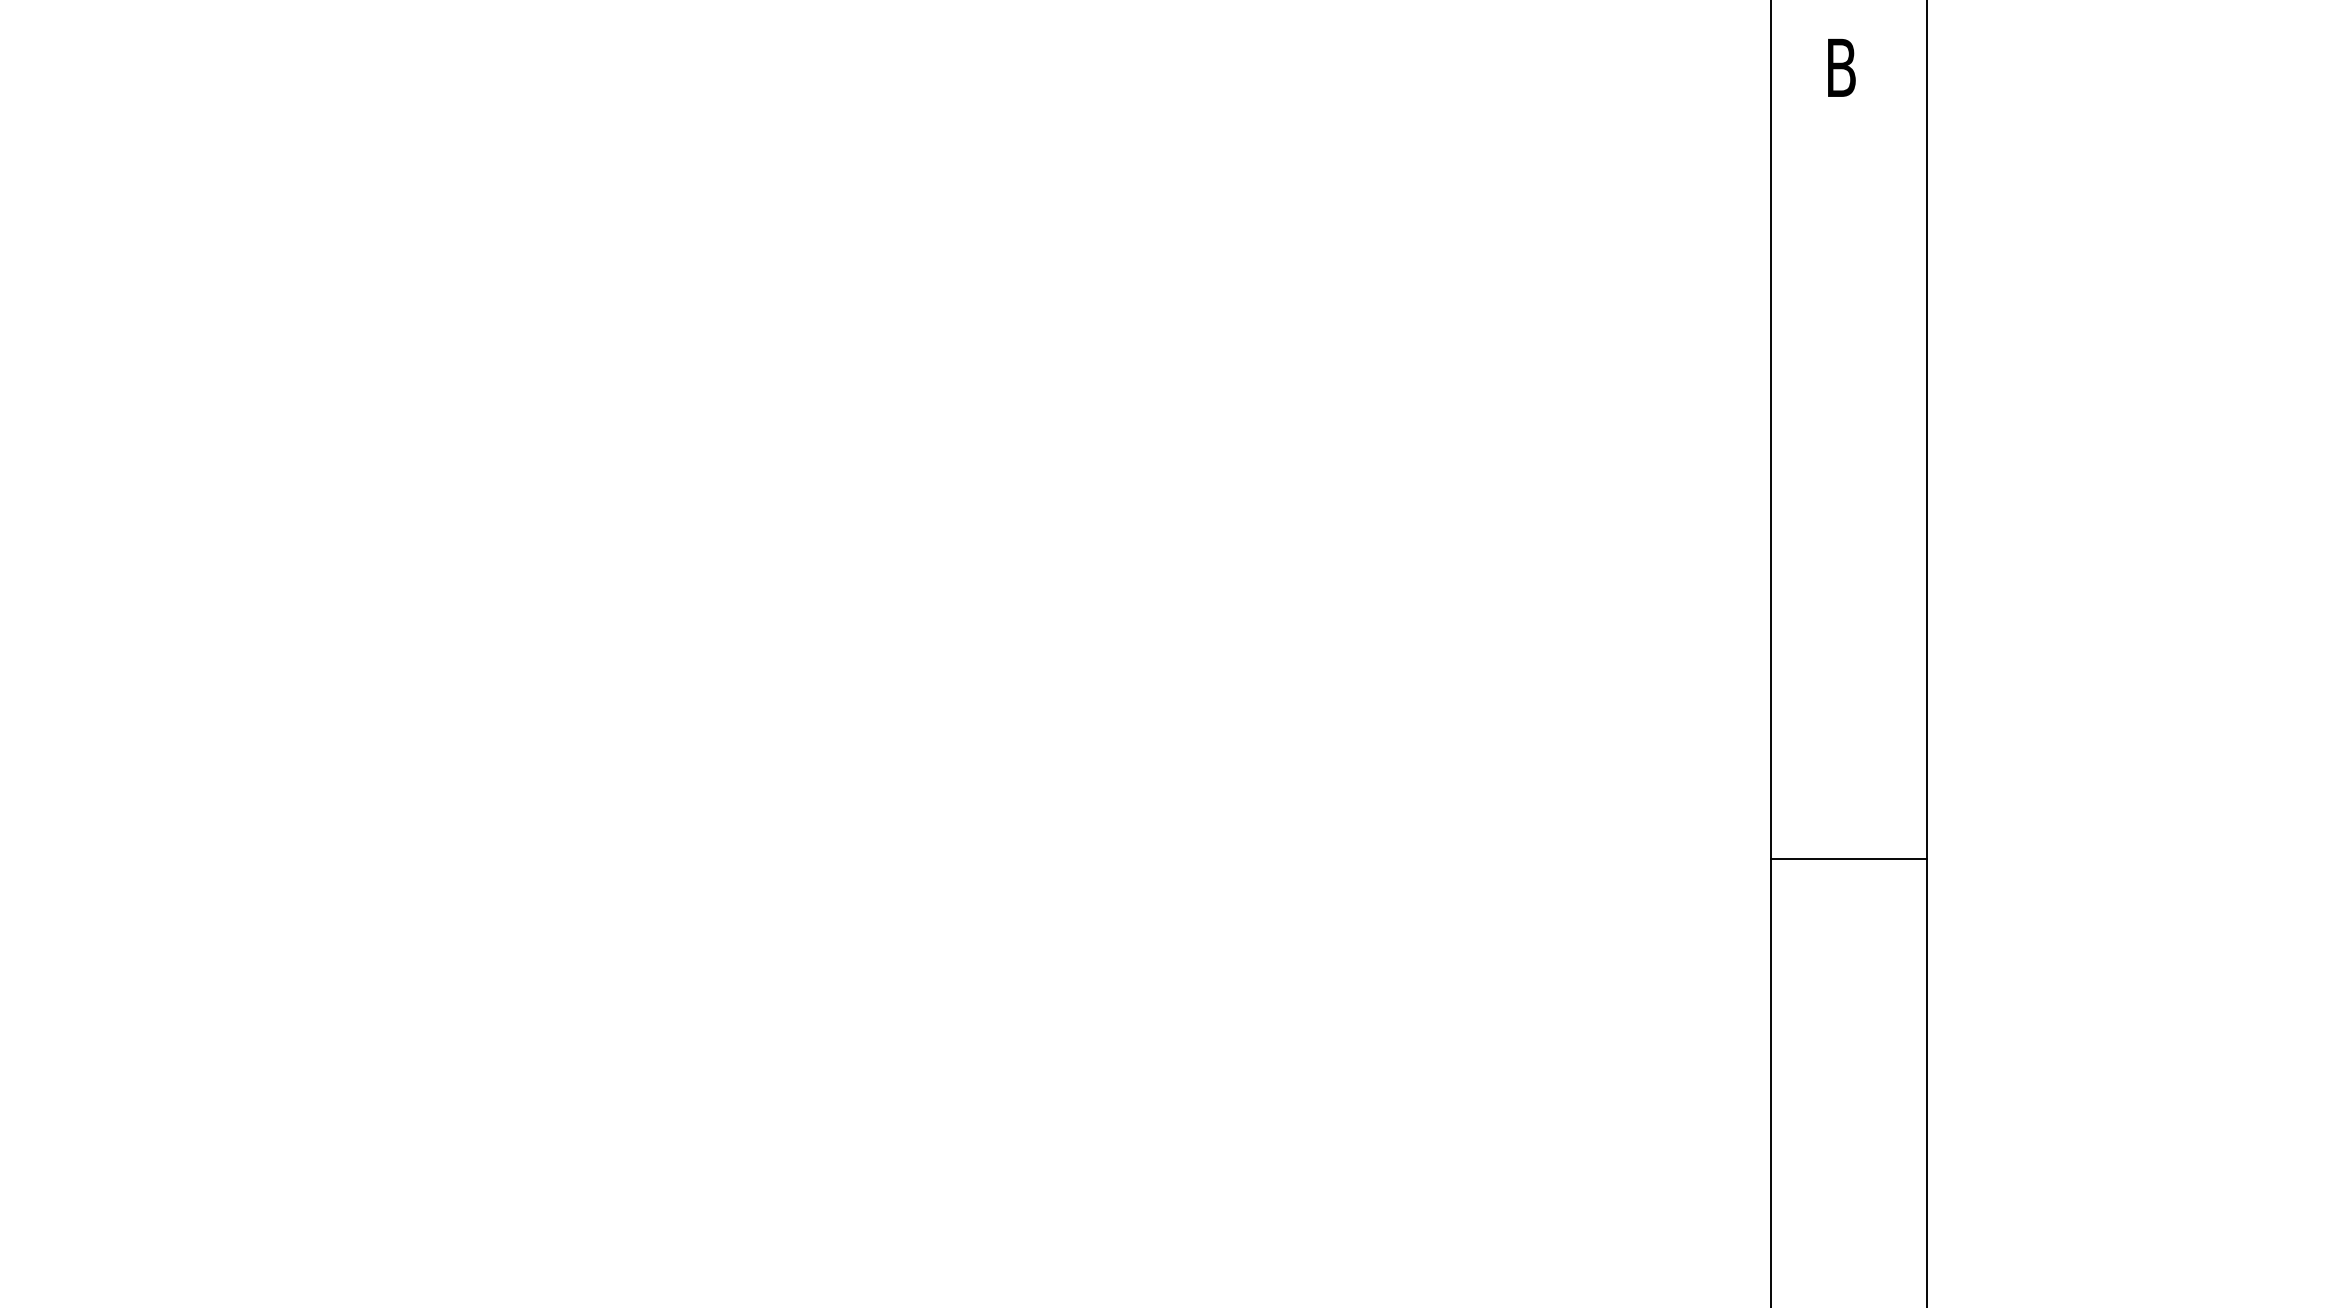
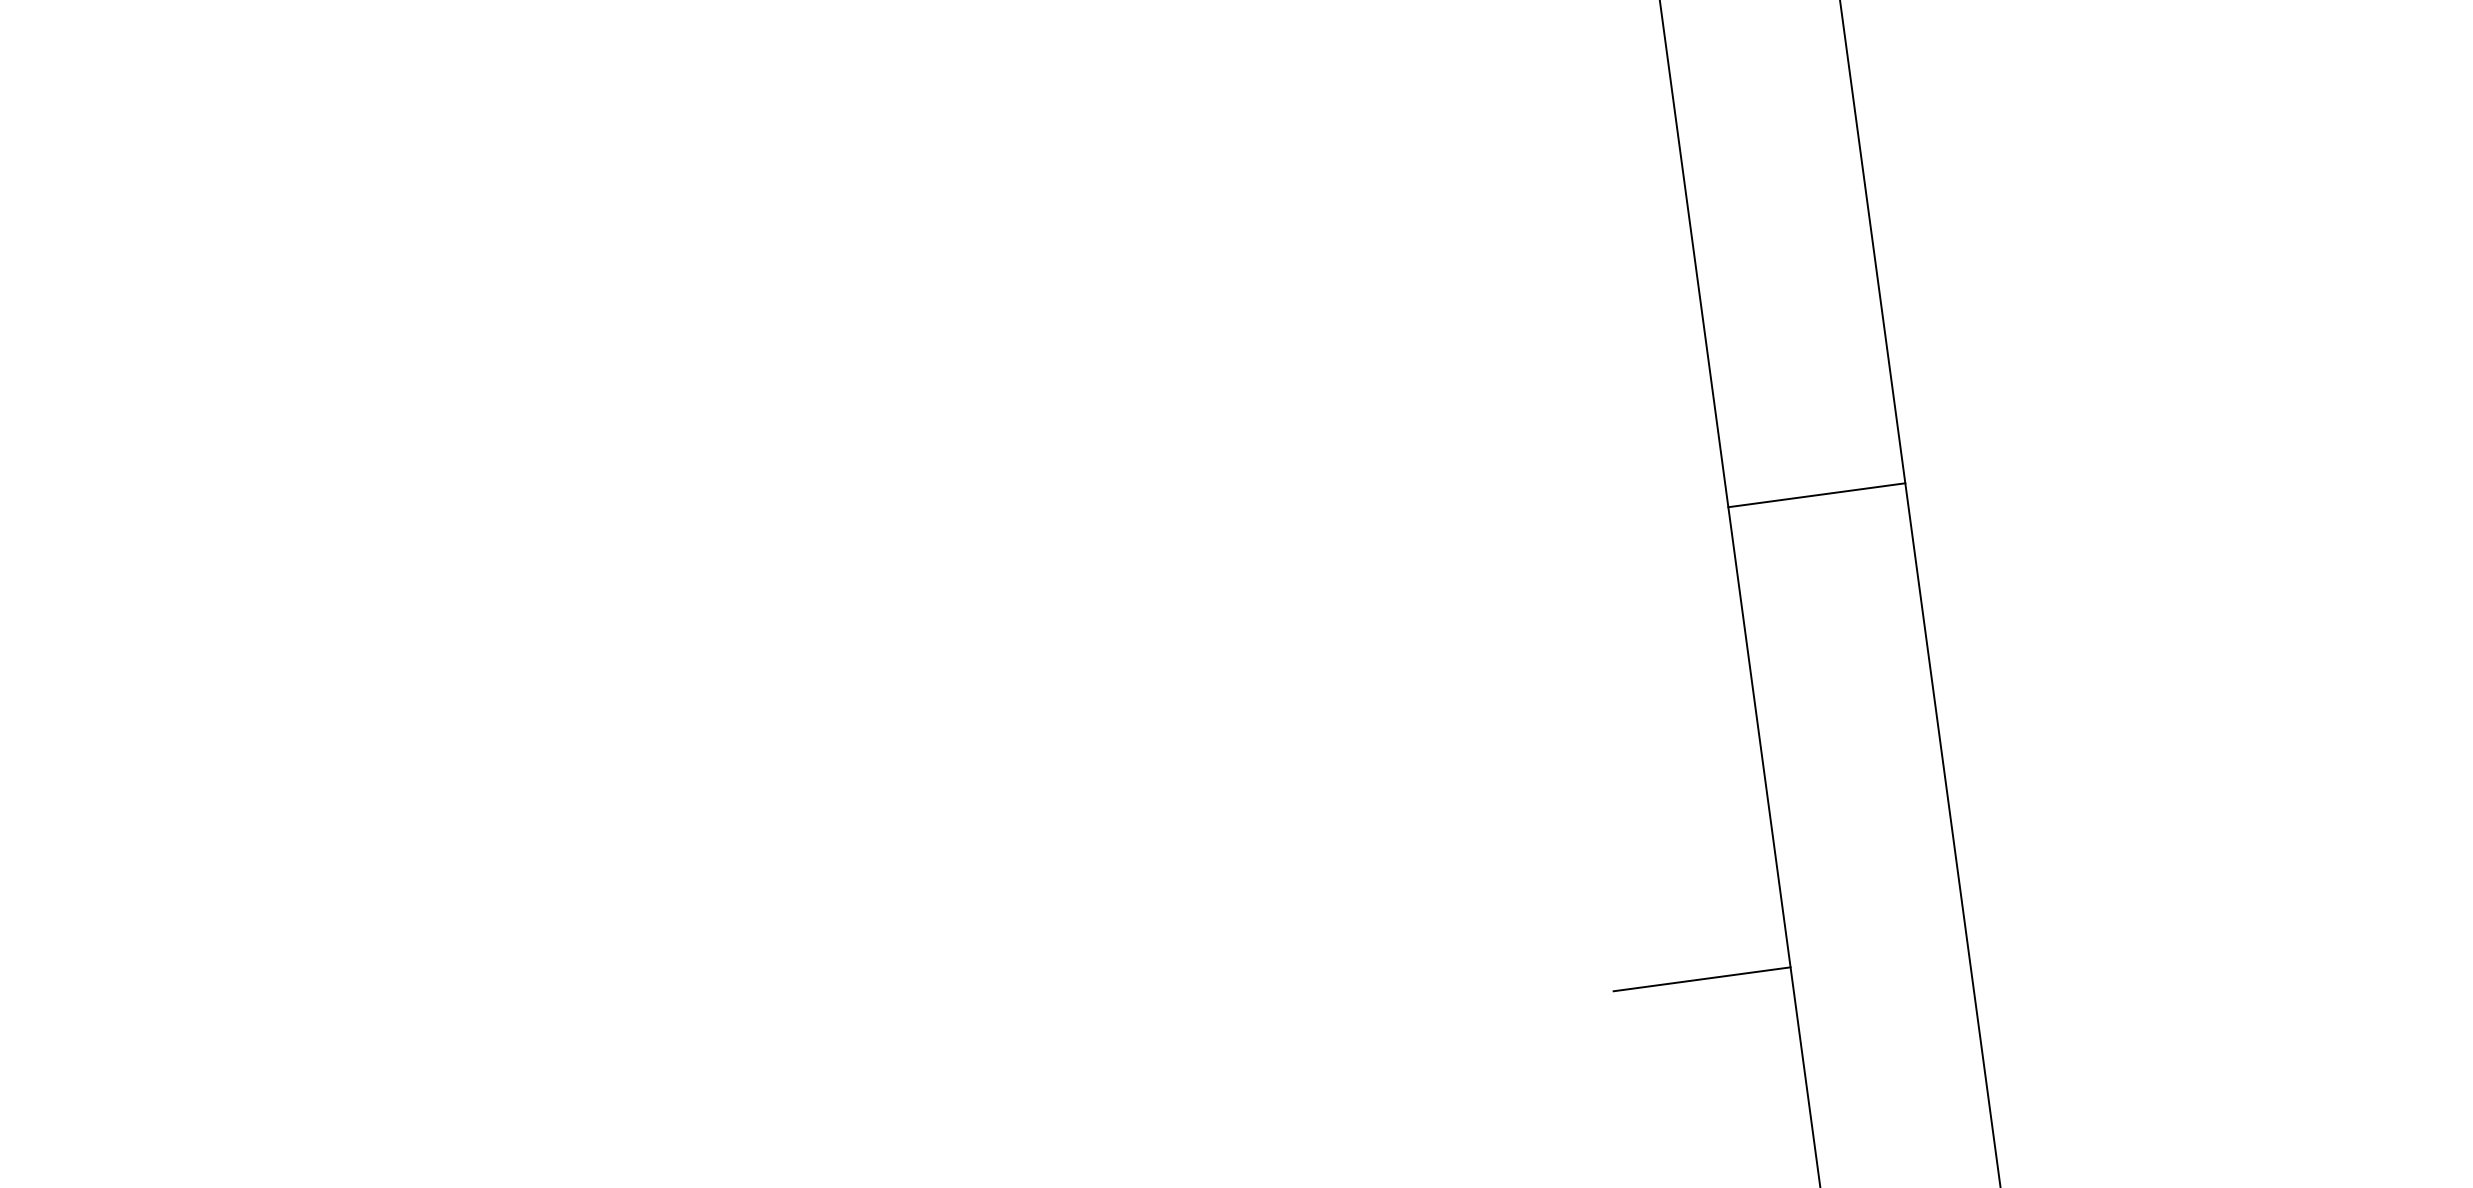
line: (1691, 1266) -> (1701, 979), added

